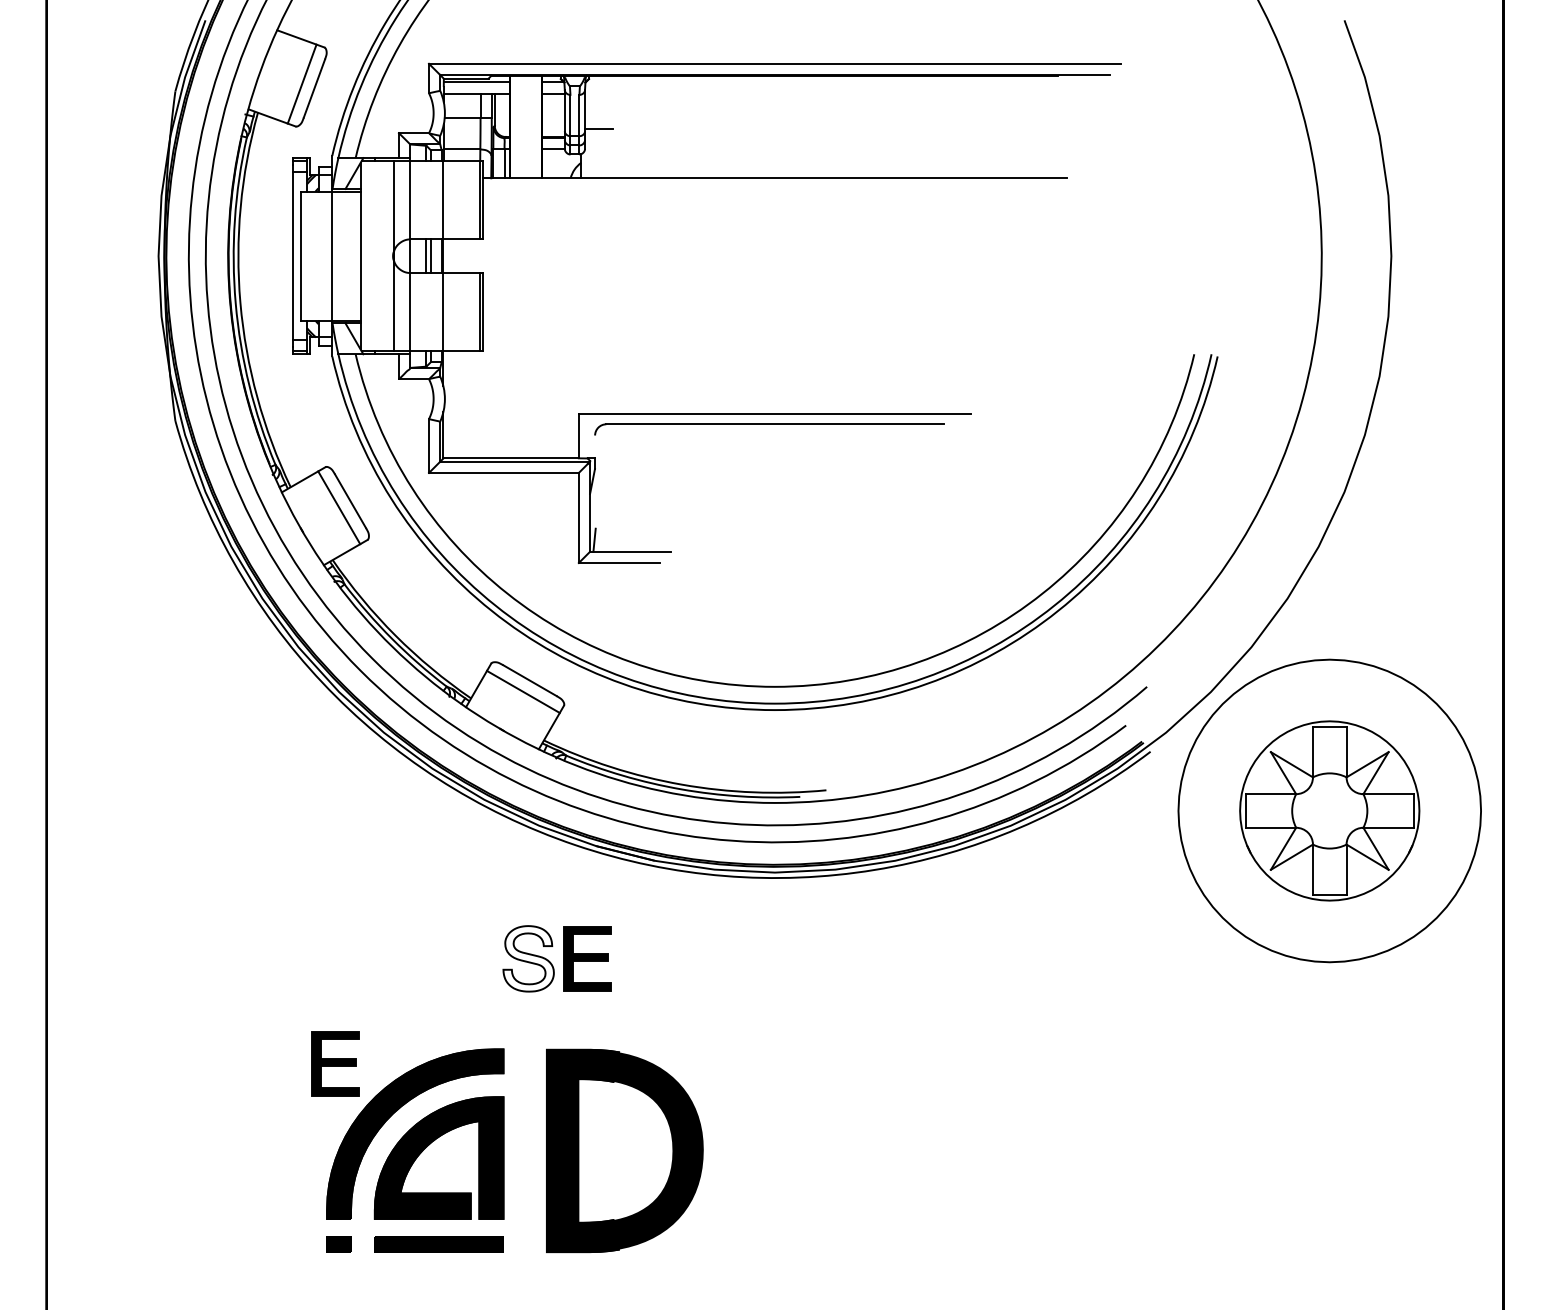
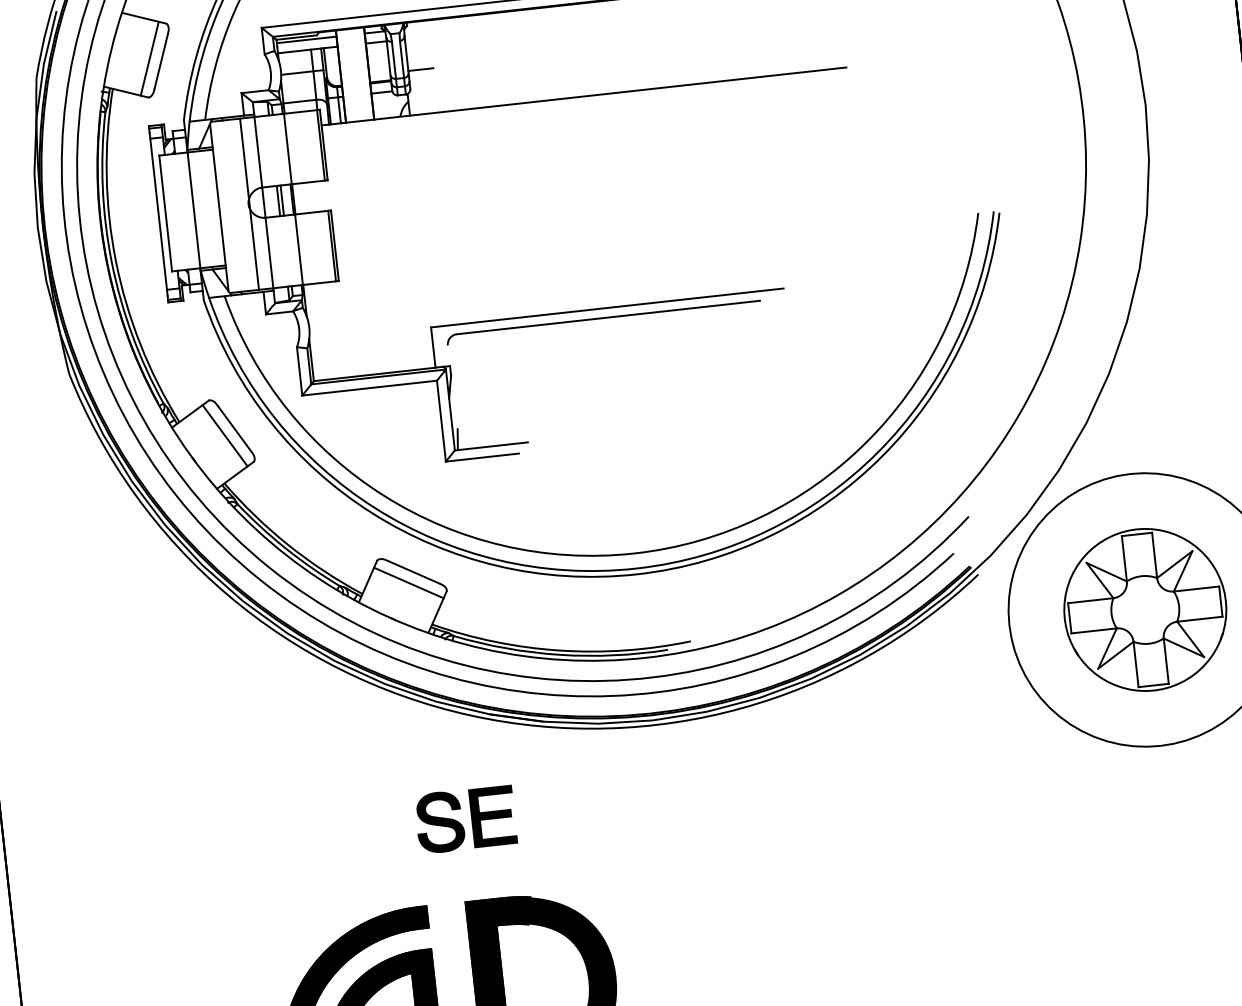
fill: (528, 958) -> (439, 822), added
part: (335, 1063) -> (276, 935), removed

